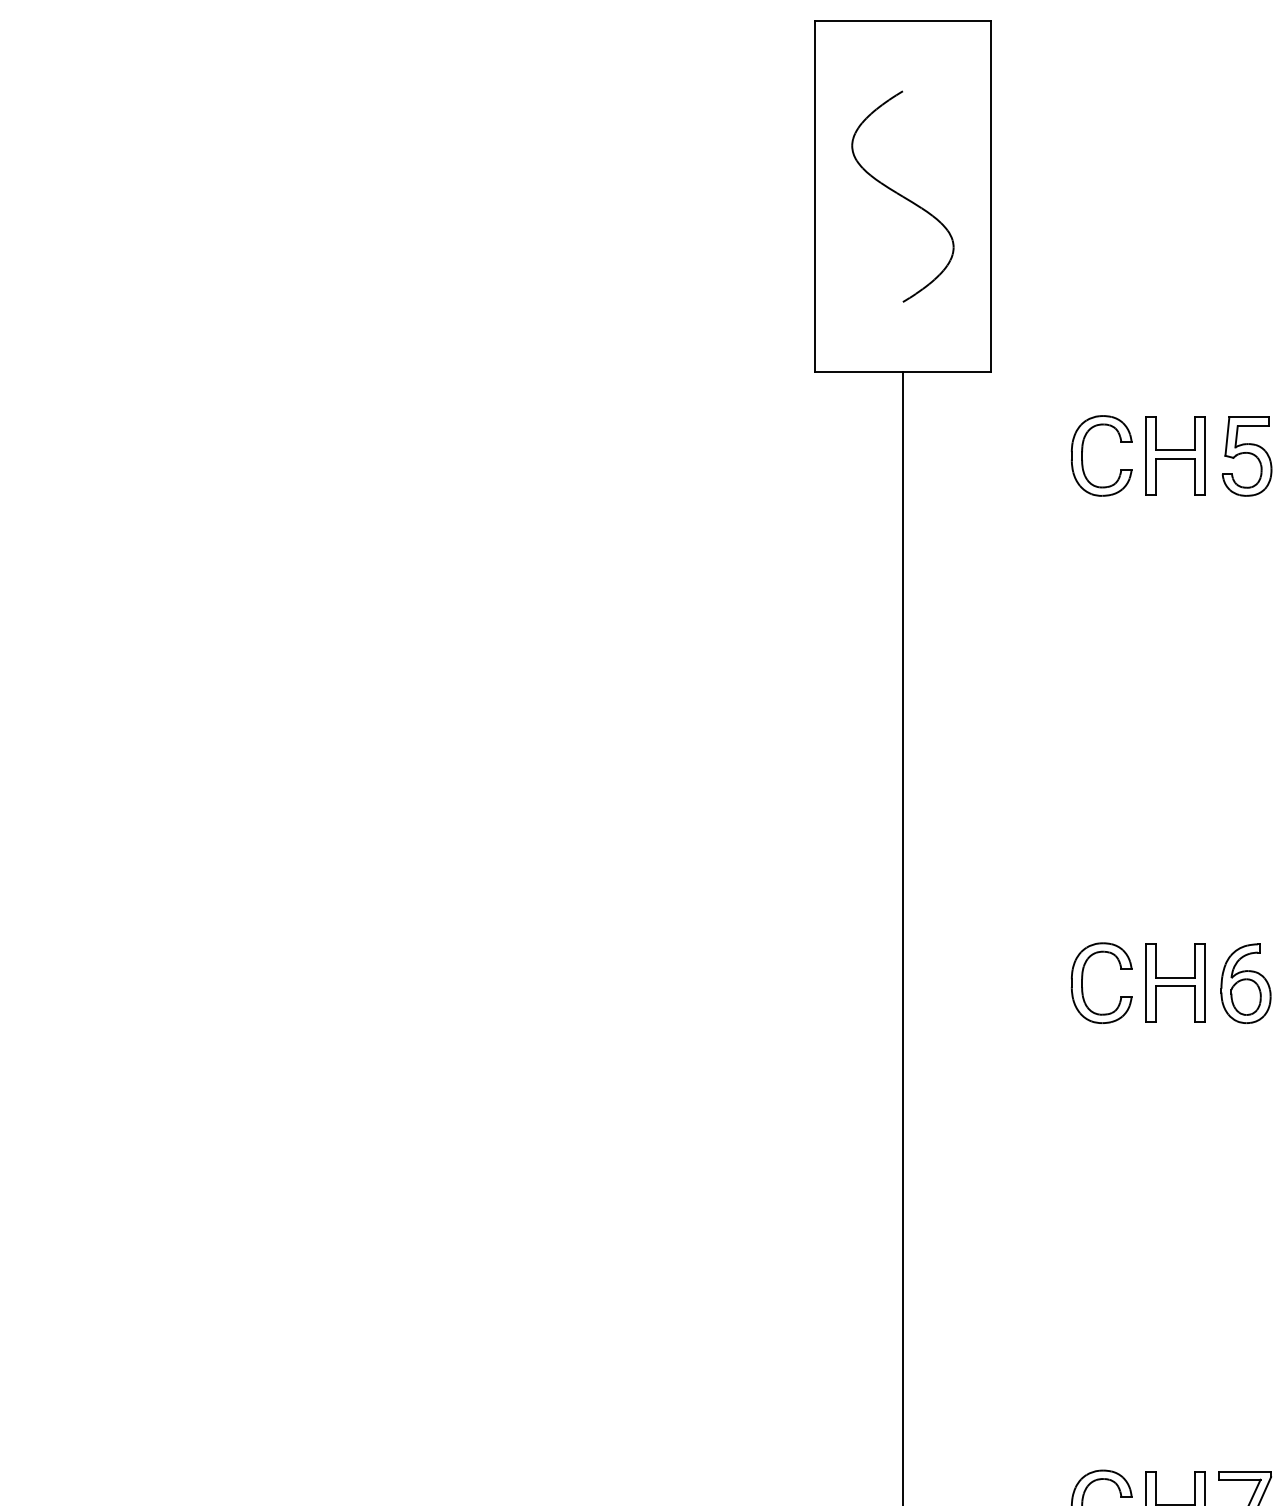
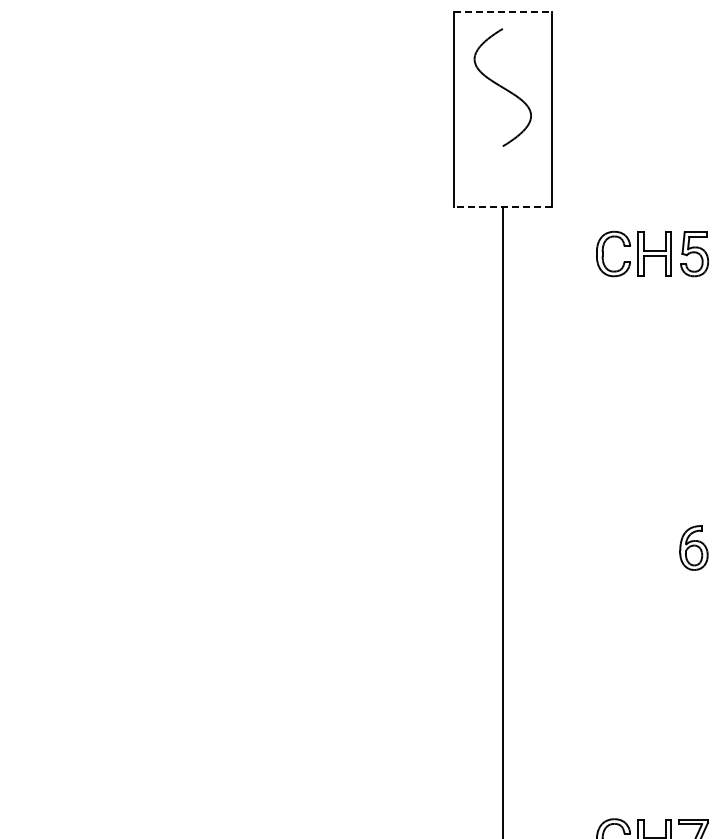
line: (902, 20) -> (502, 11), solid -> dashed
part: (902, 196) -> (502, 87), moved
line: (902, 372) -> (502, 207), solid -> dashed
part: (1137, 982) -> (633, 547), removed

